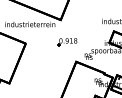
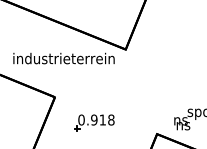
part: (67, 42) -> (94, 123), moved

